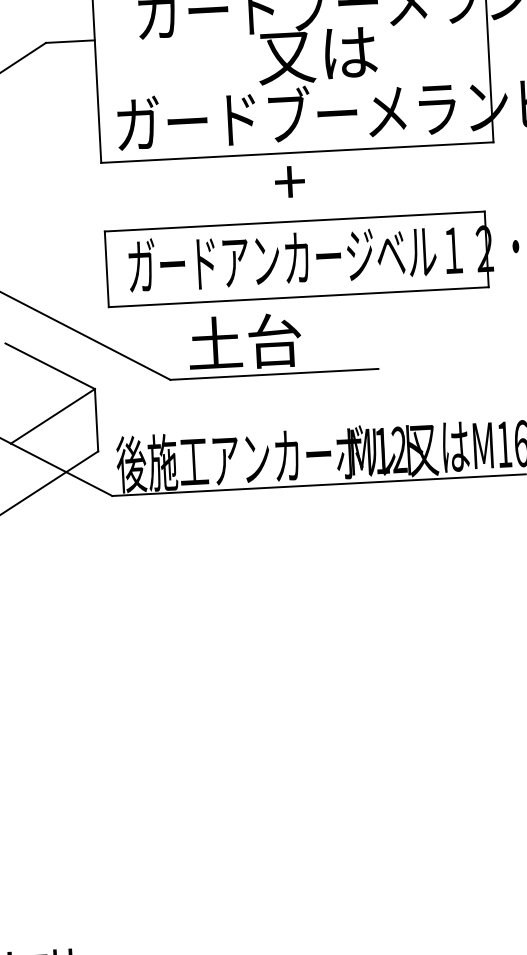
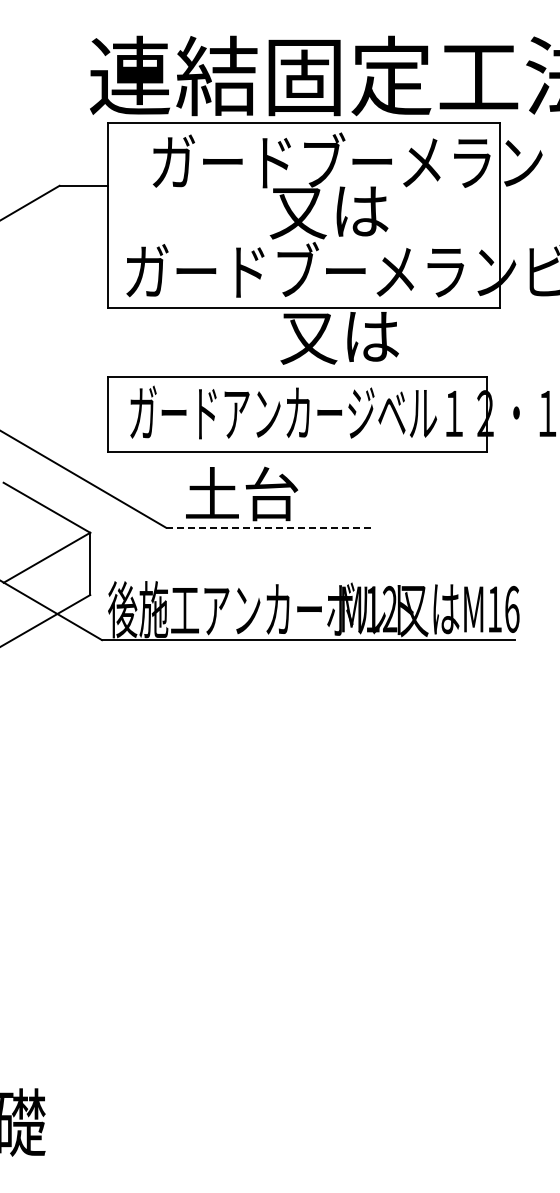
text: (334, 181) -> (339, 338), + -> 又は
line: (274, 374) -> (269, 527), solid -> dashed

